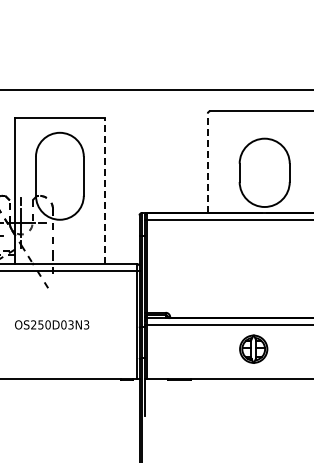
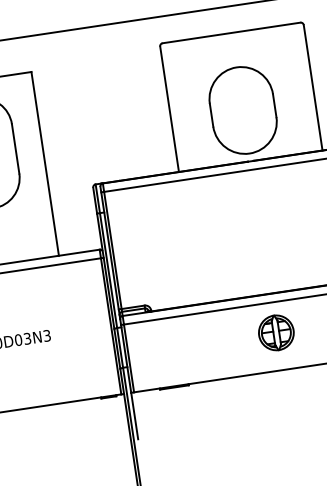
line: (207, 163) -> (169, 109), dashed -> solid
line: (104, 191) -> (44, 164), dashed -> solid
part: (253, 348) -> (275, 332), moved

